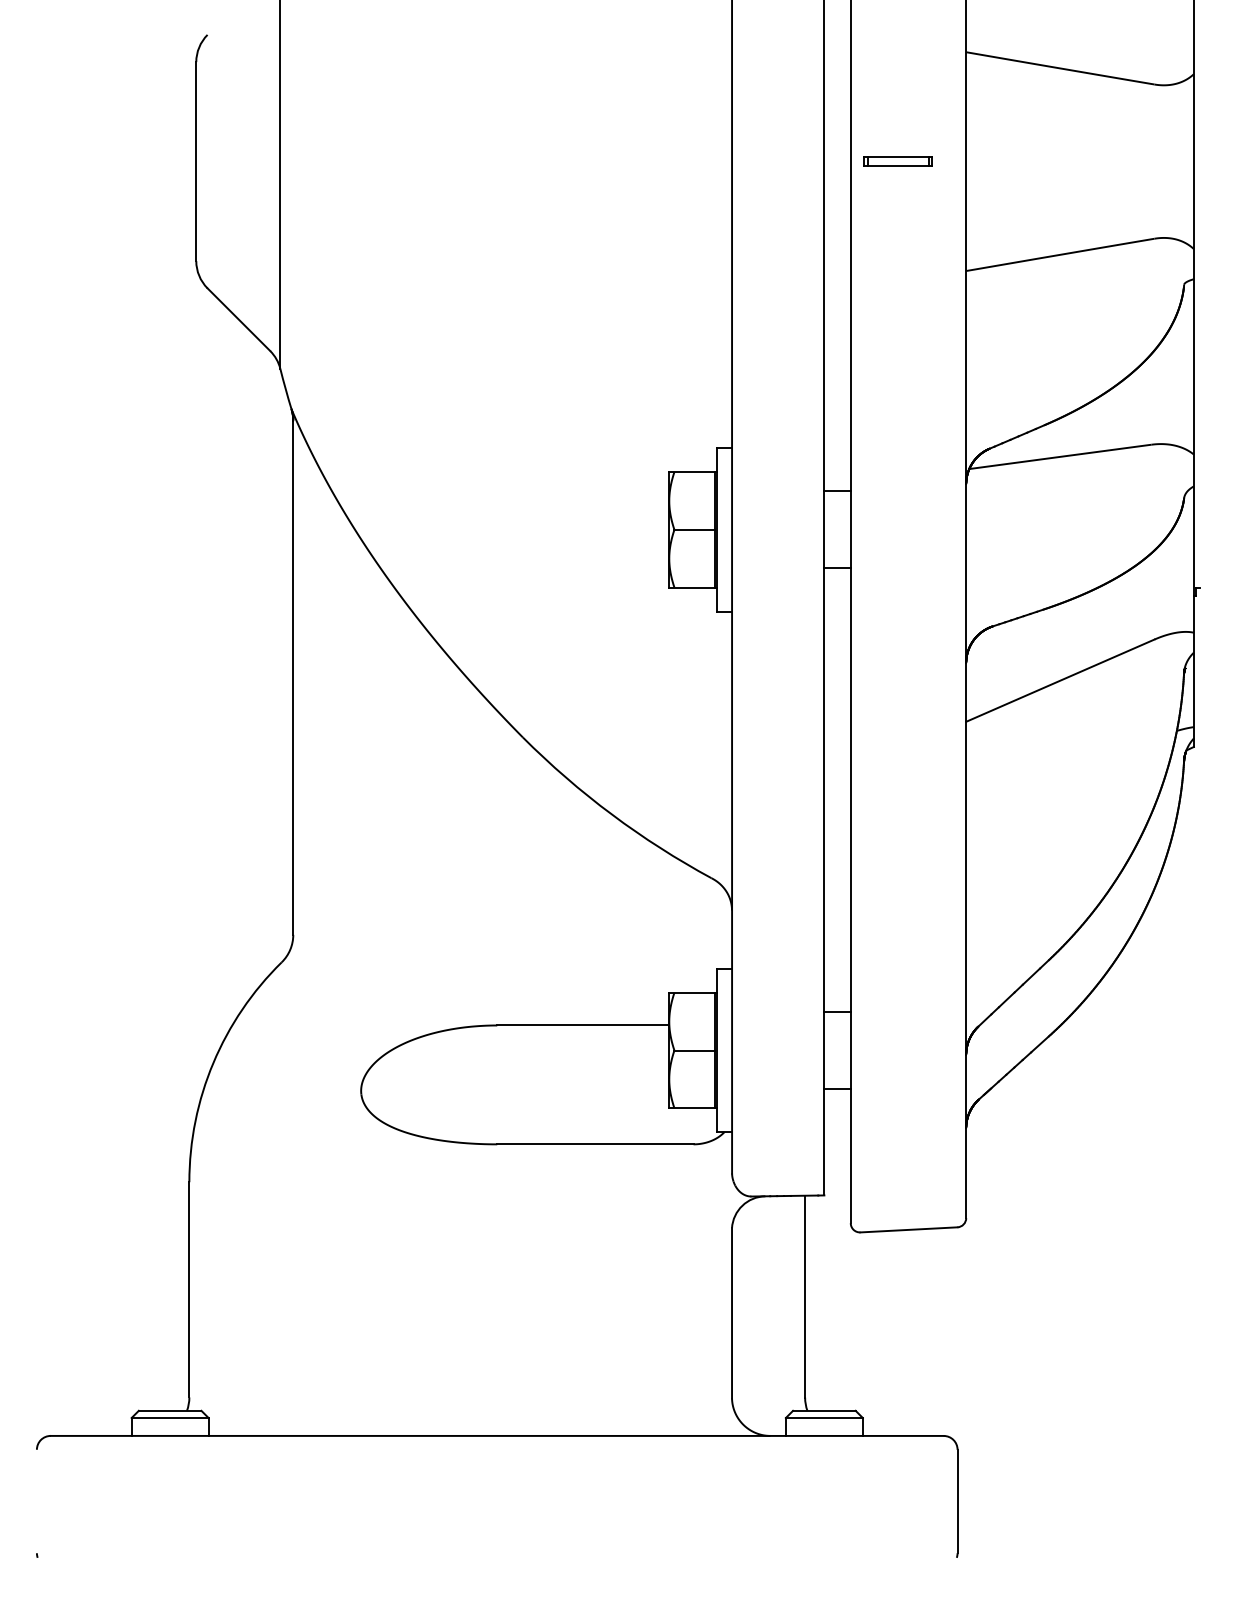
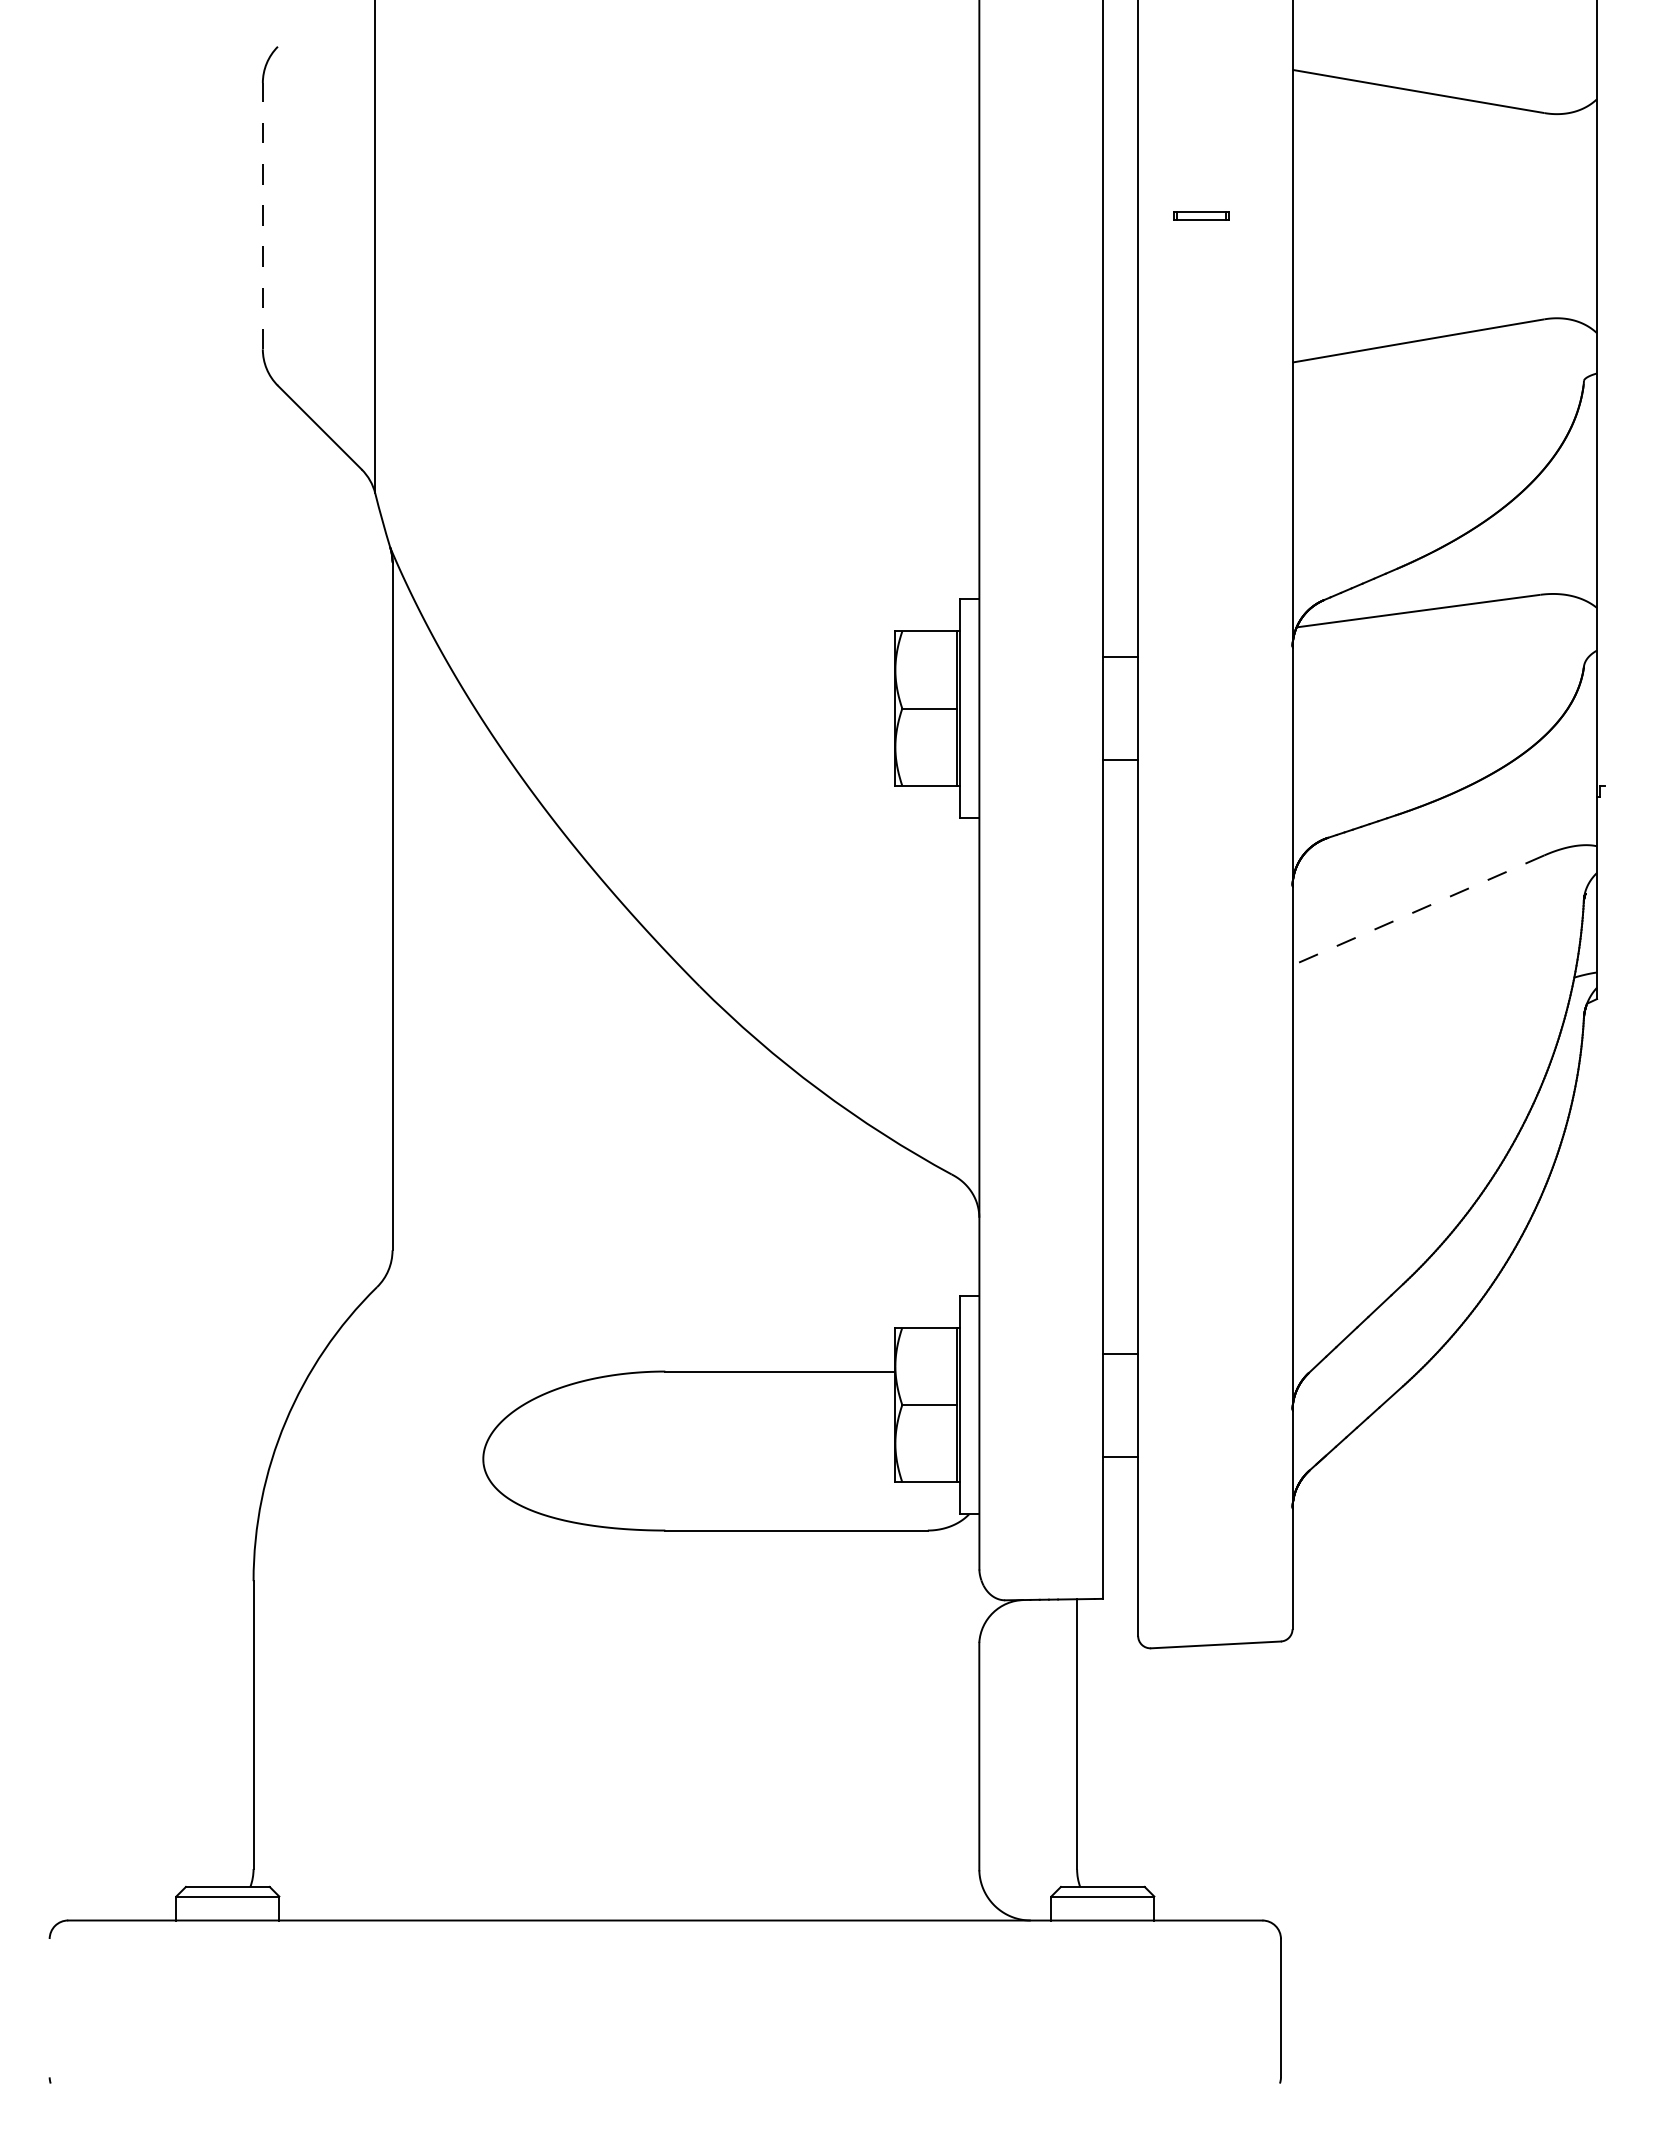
line: (196, 161) -> (262, 215), solid -> dashed
part: (898, 161) -> (1201, 215), size x0.6
line: (1060, 680) -> (1418, 910), solid -> dashed

